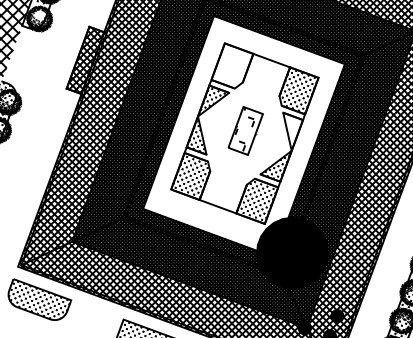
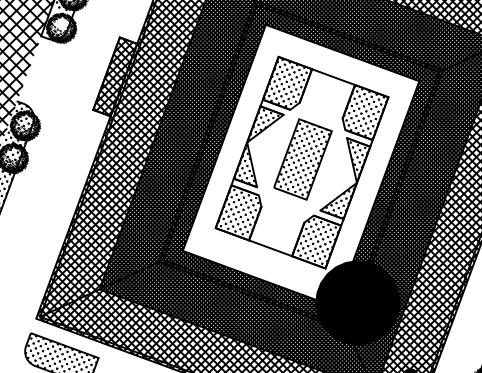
hatch: (232, 65) -> (287, 82), added
part: (245, 130) -> (302, 158), size x1.43
hatch: (293, 132) -> (359, 161), added

